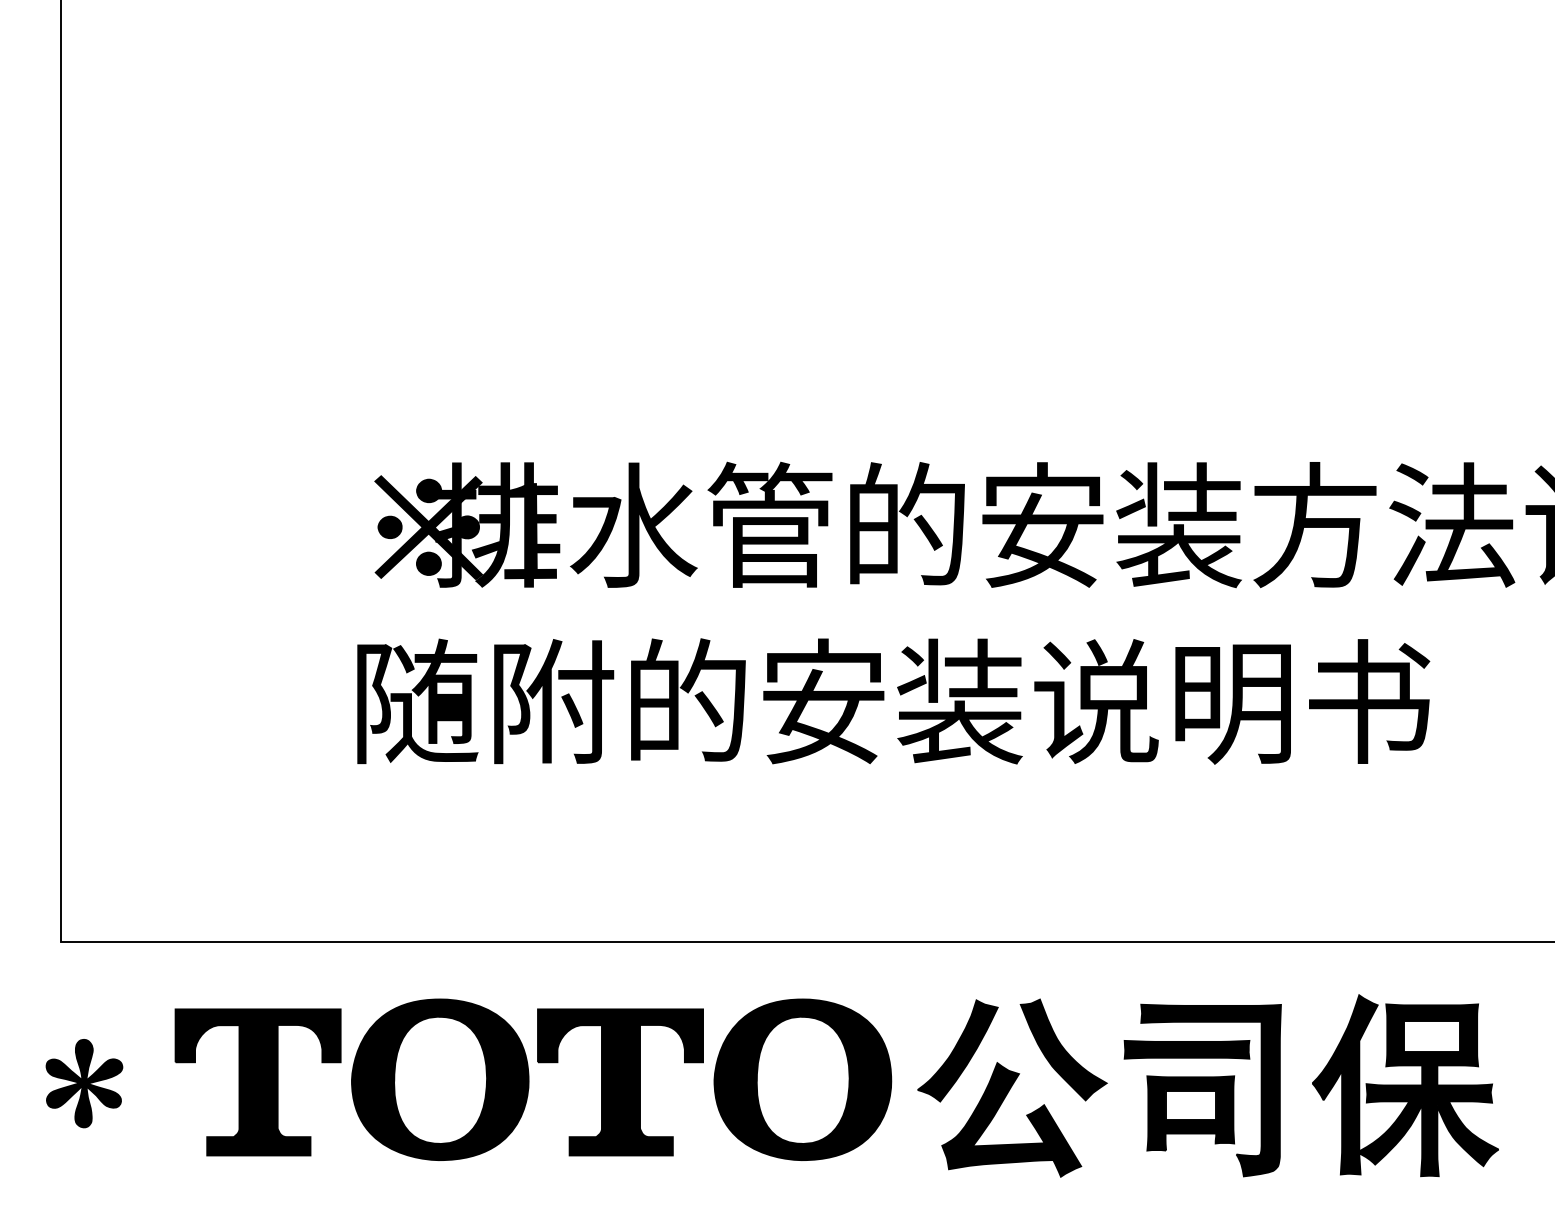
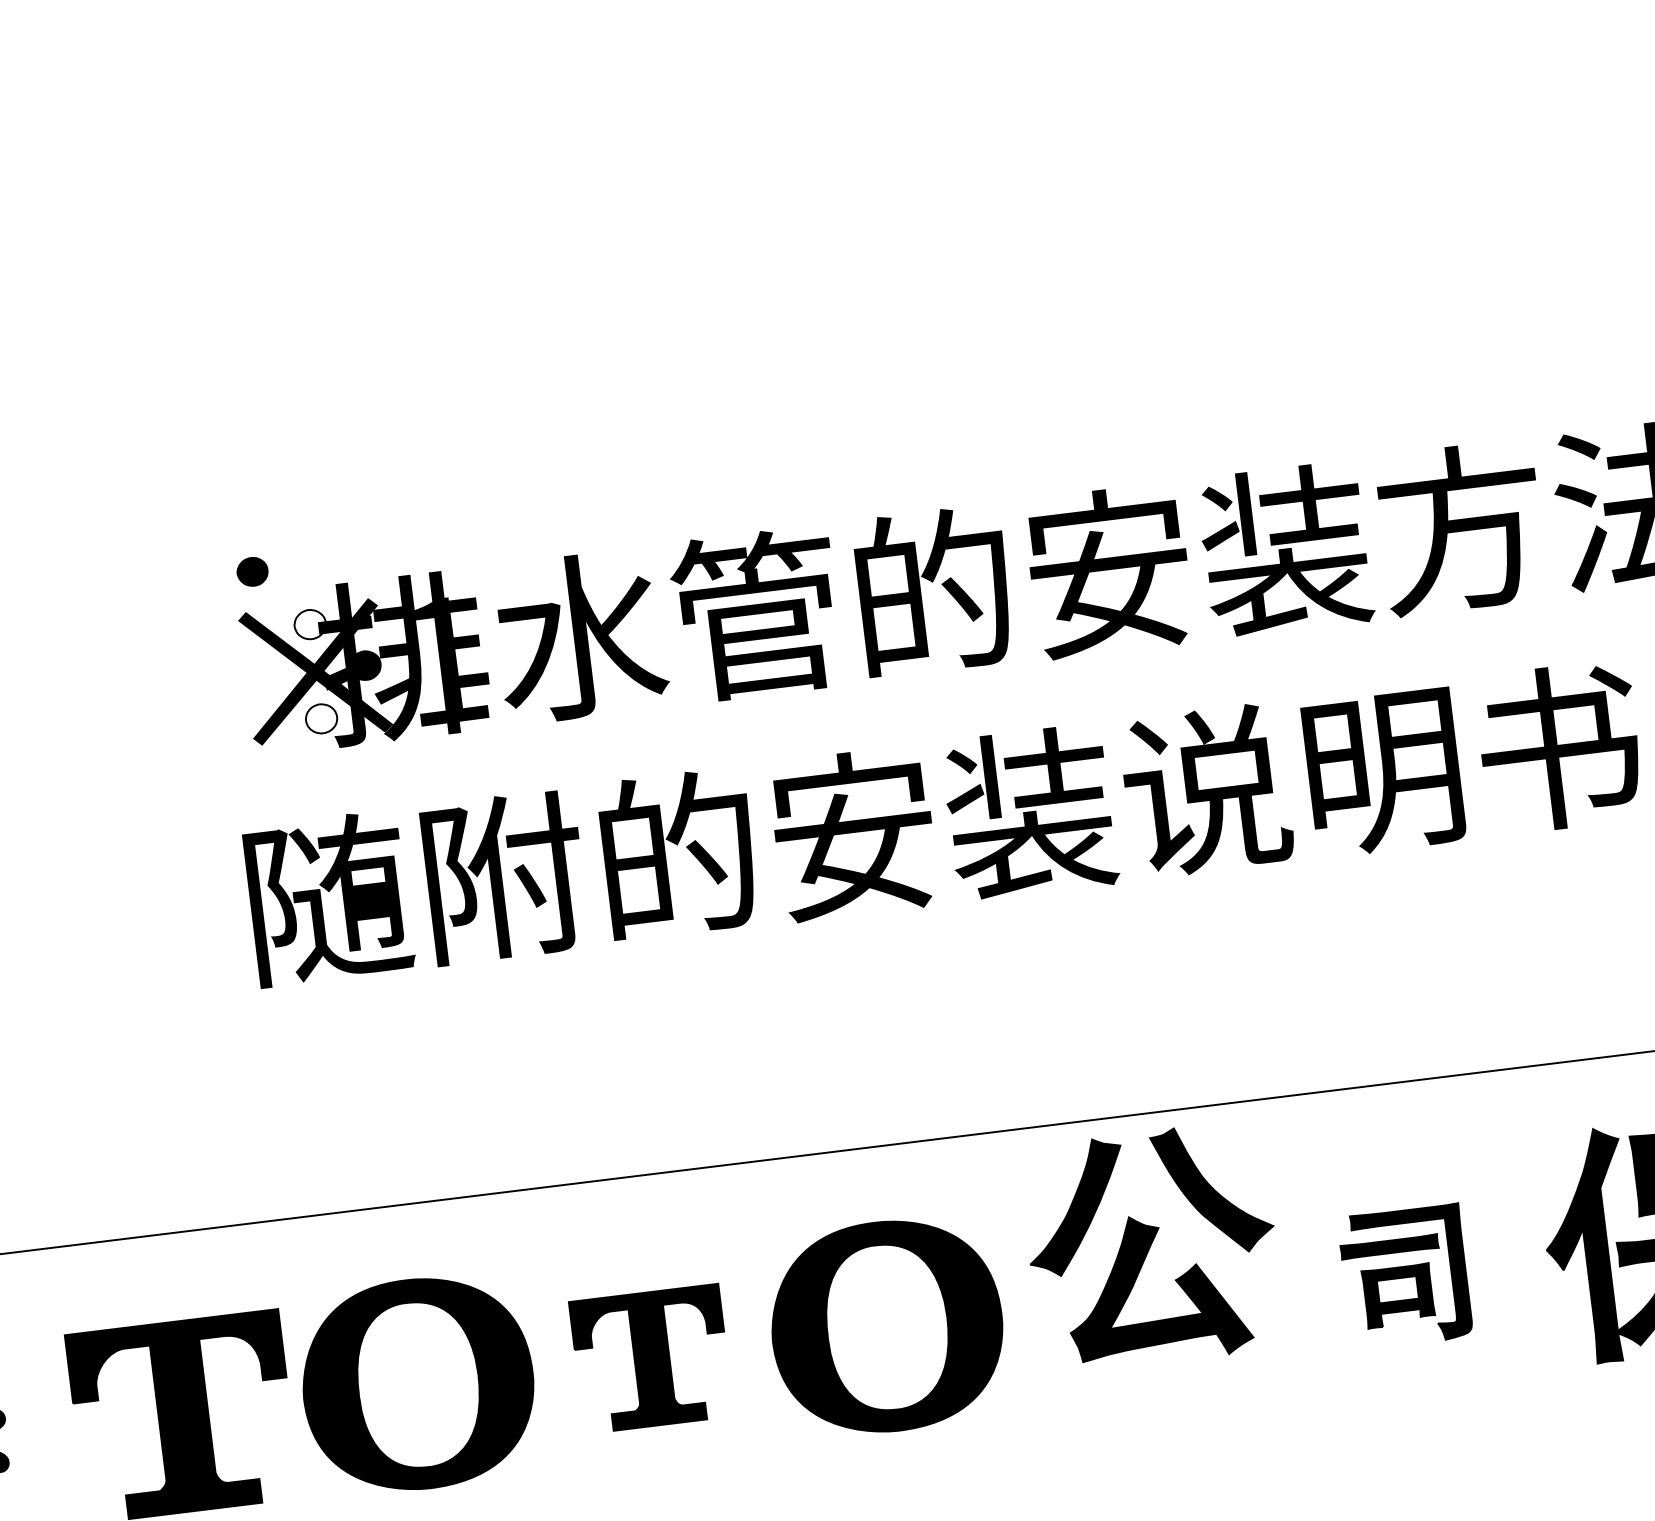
fill: (429, 490) -> (310, 623), removed
part: (389, 526) -> (251, 570), moved
fill: (428, 563) -> (320, 718), removed
part: (620, 1082) -> (651, 1359), size x0.7
part: (1012, 1087) -> (1152, 1246), moved
part: (1202, 1090) -> (1405, 1277), size x0.6

